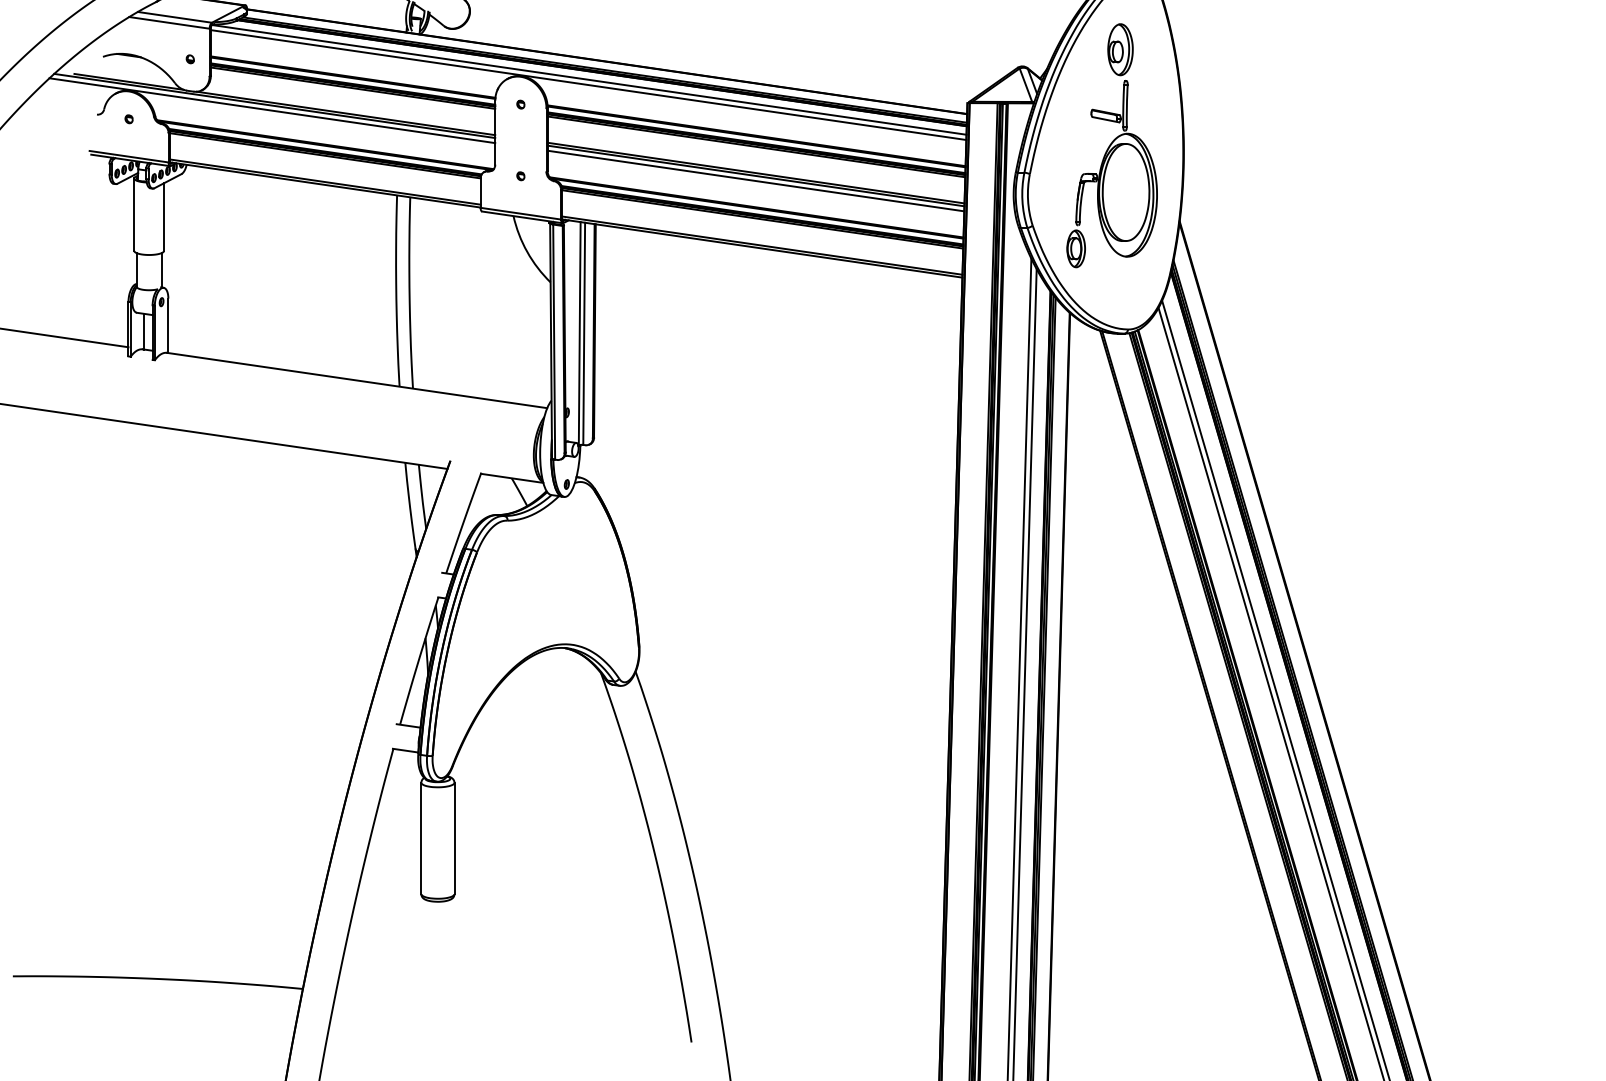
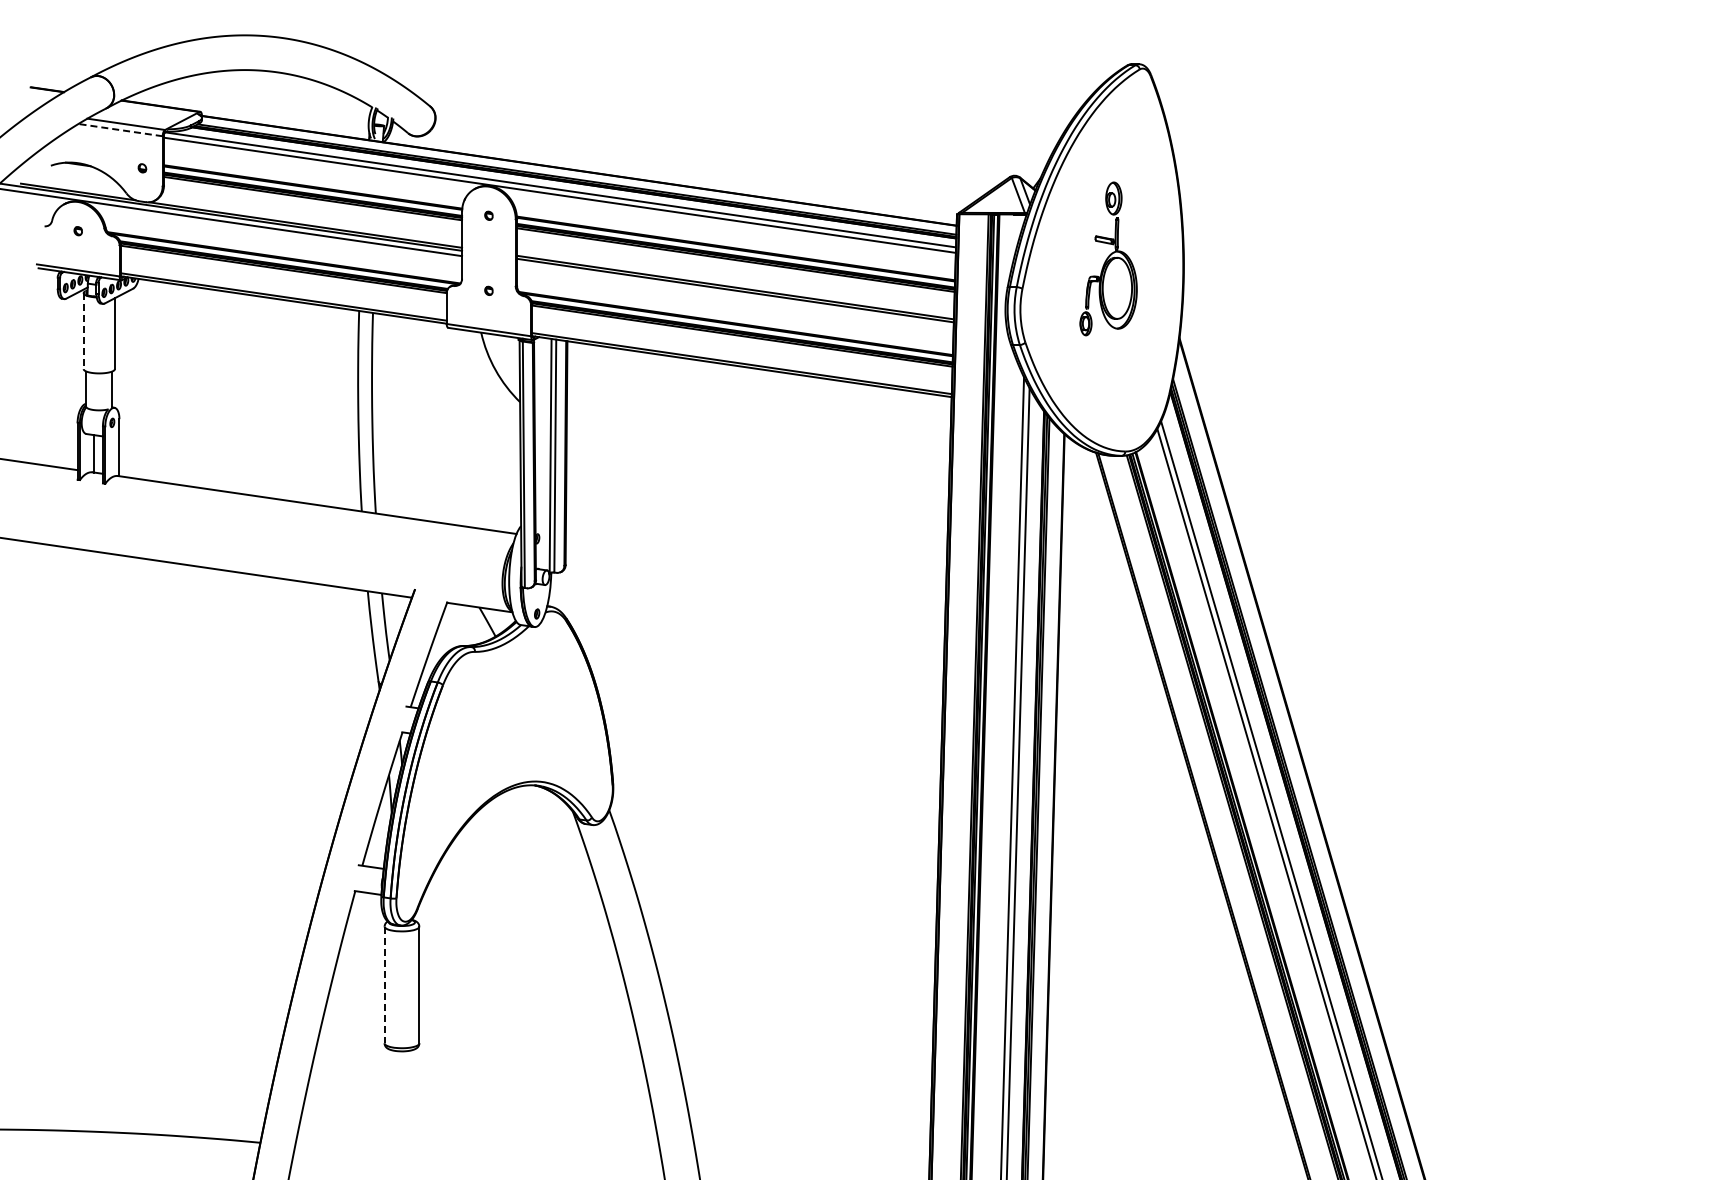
line: (169, 23) -> (120, 130), solid -> dashed
part: (1111, 145) -> (1108, 258), size x0.6
line: (756, 180) -> (735, 295), removed
line: (134, 214) -> (83, 331), solid -> dashed
line: (421, 838) -> (384, 985), solid -> dashed

